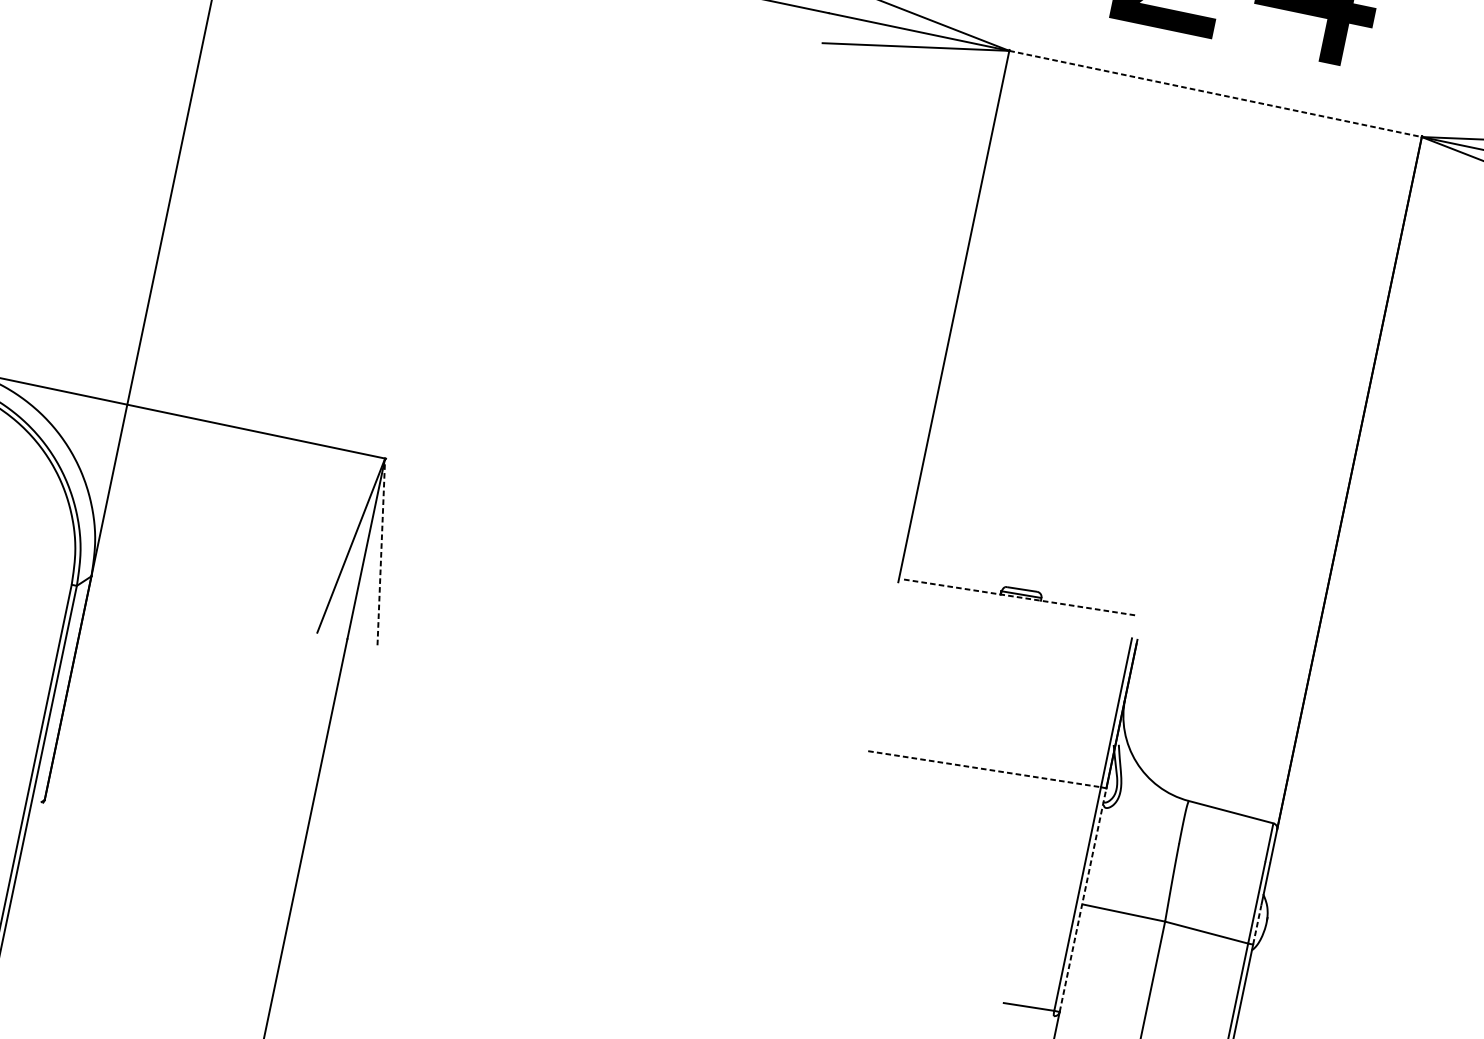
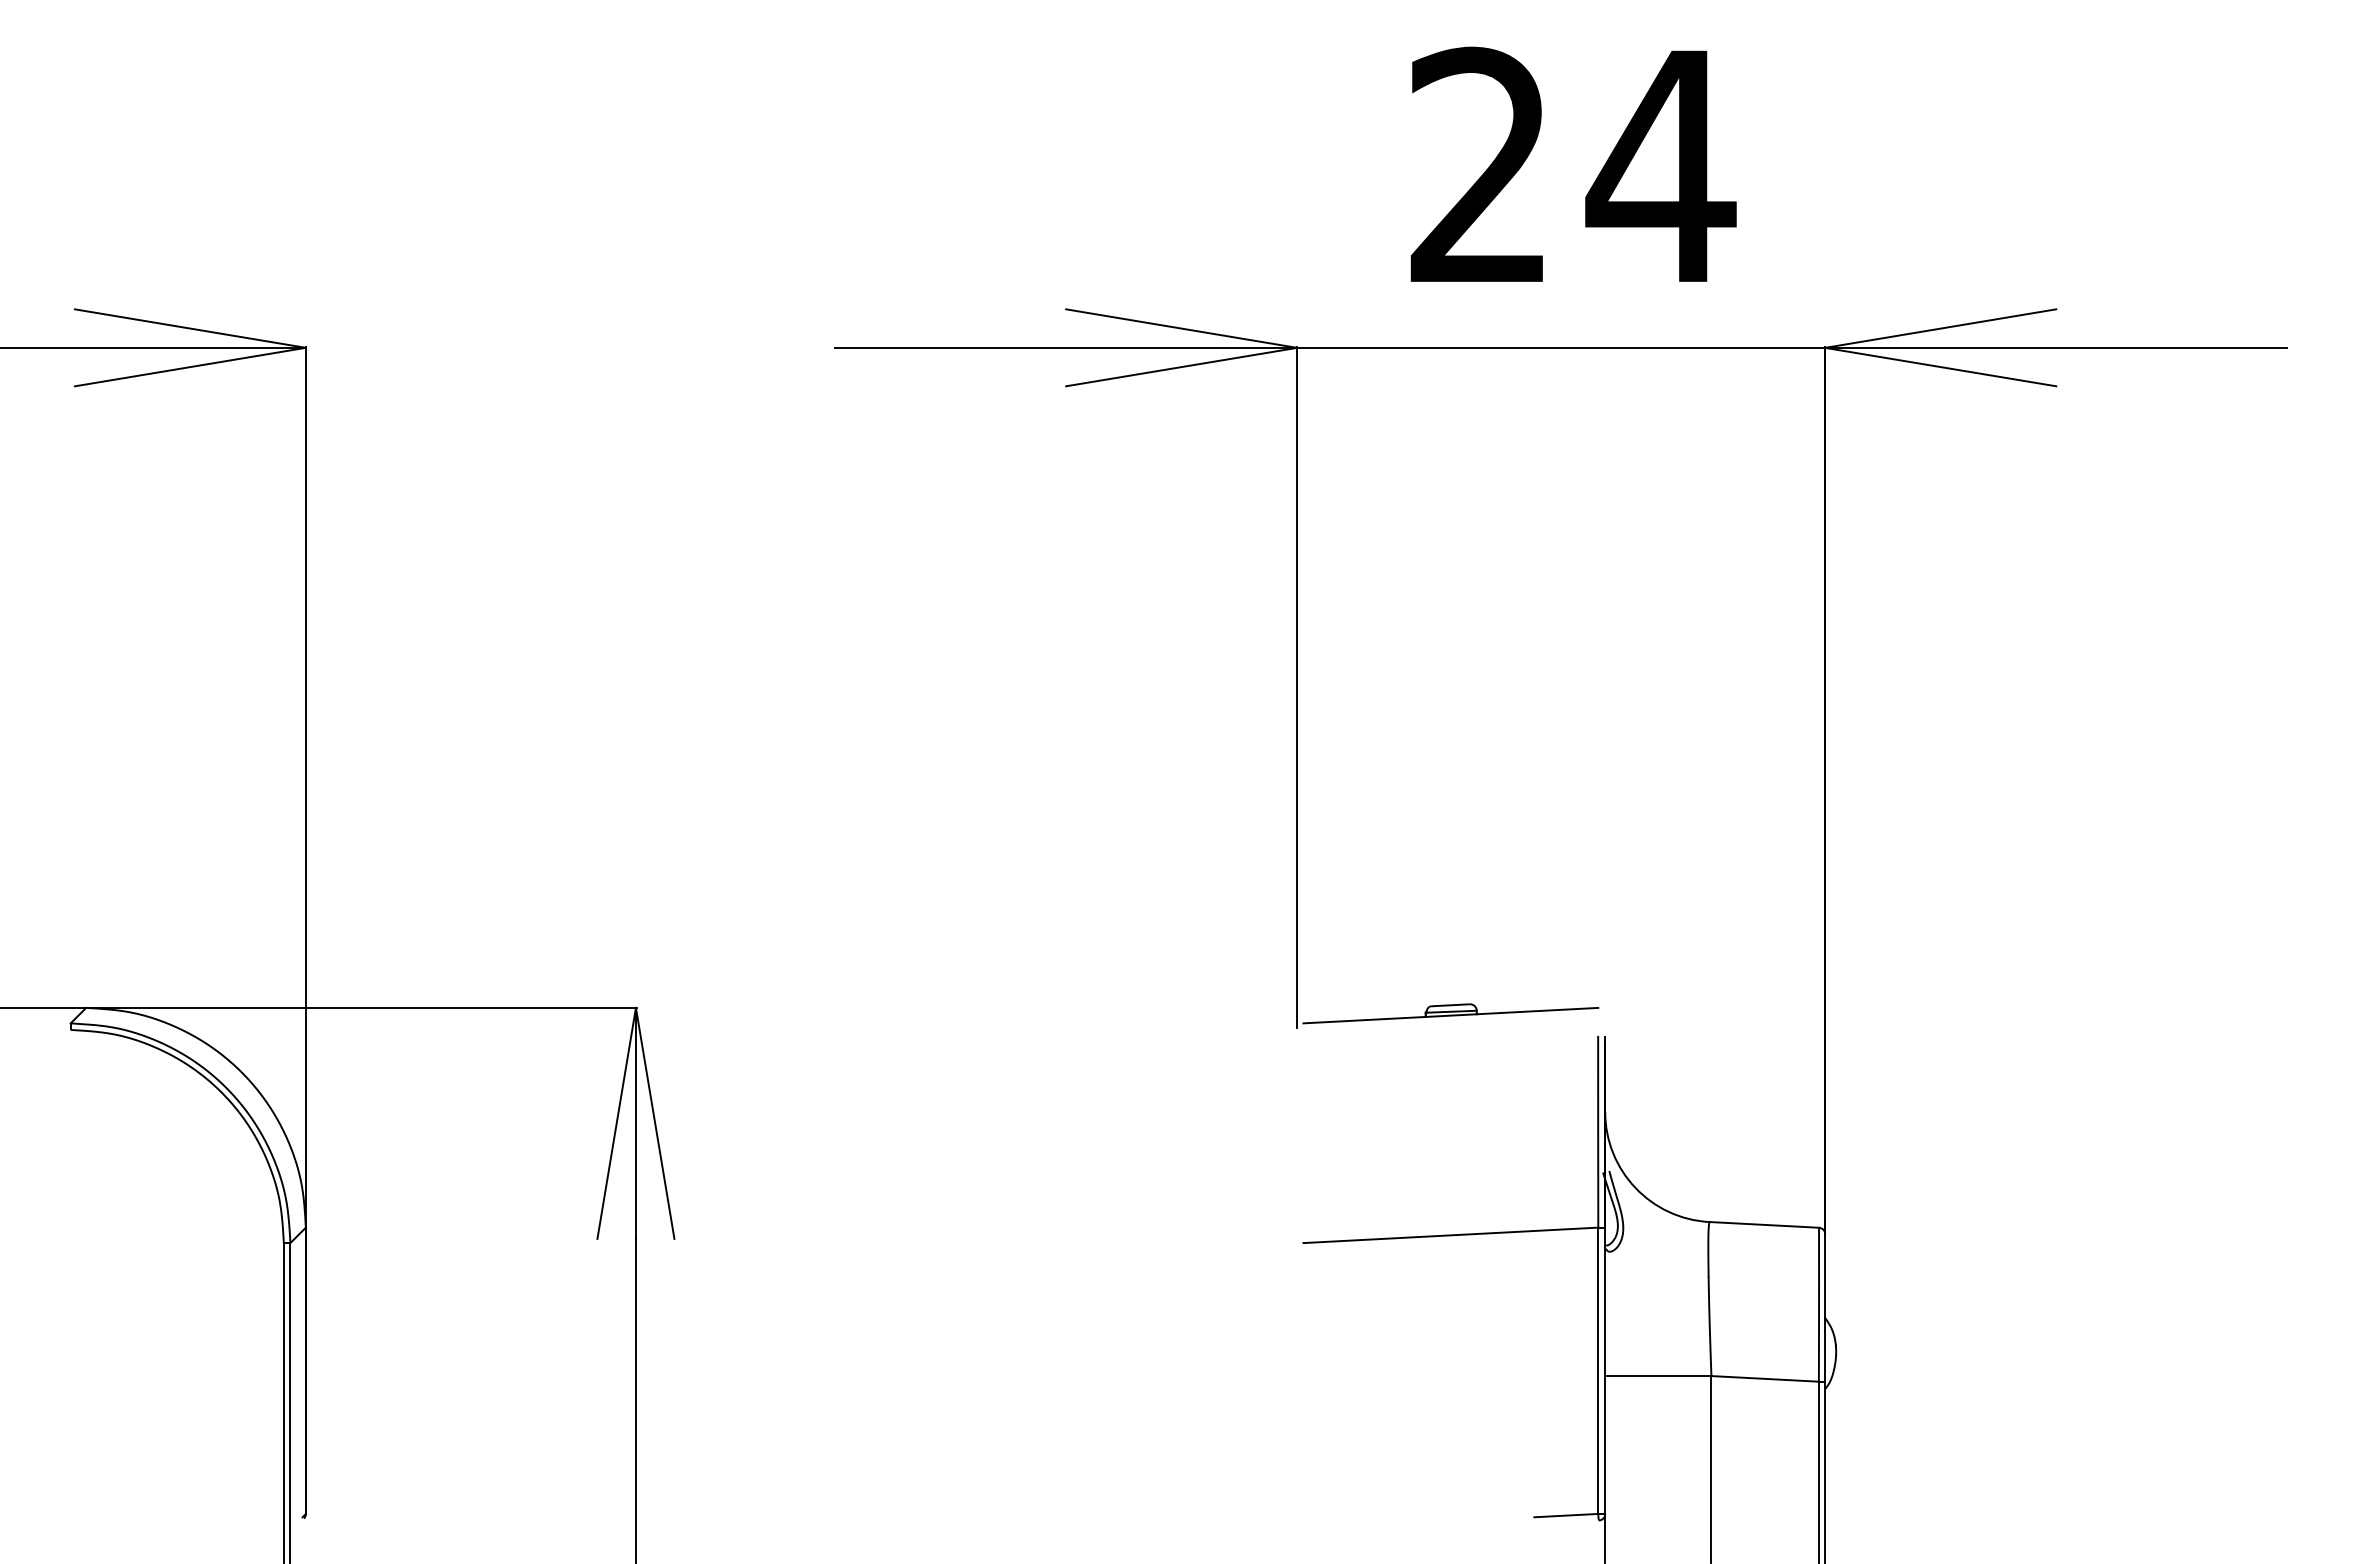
line: (1215, 93) -> (1561, 347), dashed -> solid
line: (381, 551) -> (655, 1122), dashed -> solid
line: (1020, 597) -> (1450, 1015), dashed -> solid
line: (984, 769) -> (1450, 1235), dashed -> solid
line: (1083, 900) -> (1605, 1370), dashed -> solid
line: (1257, 924) -> (1825, 1356), dashed -> solid

